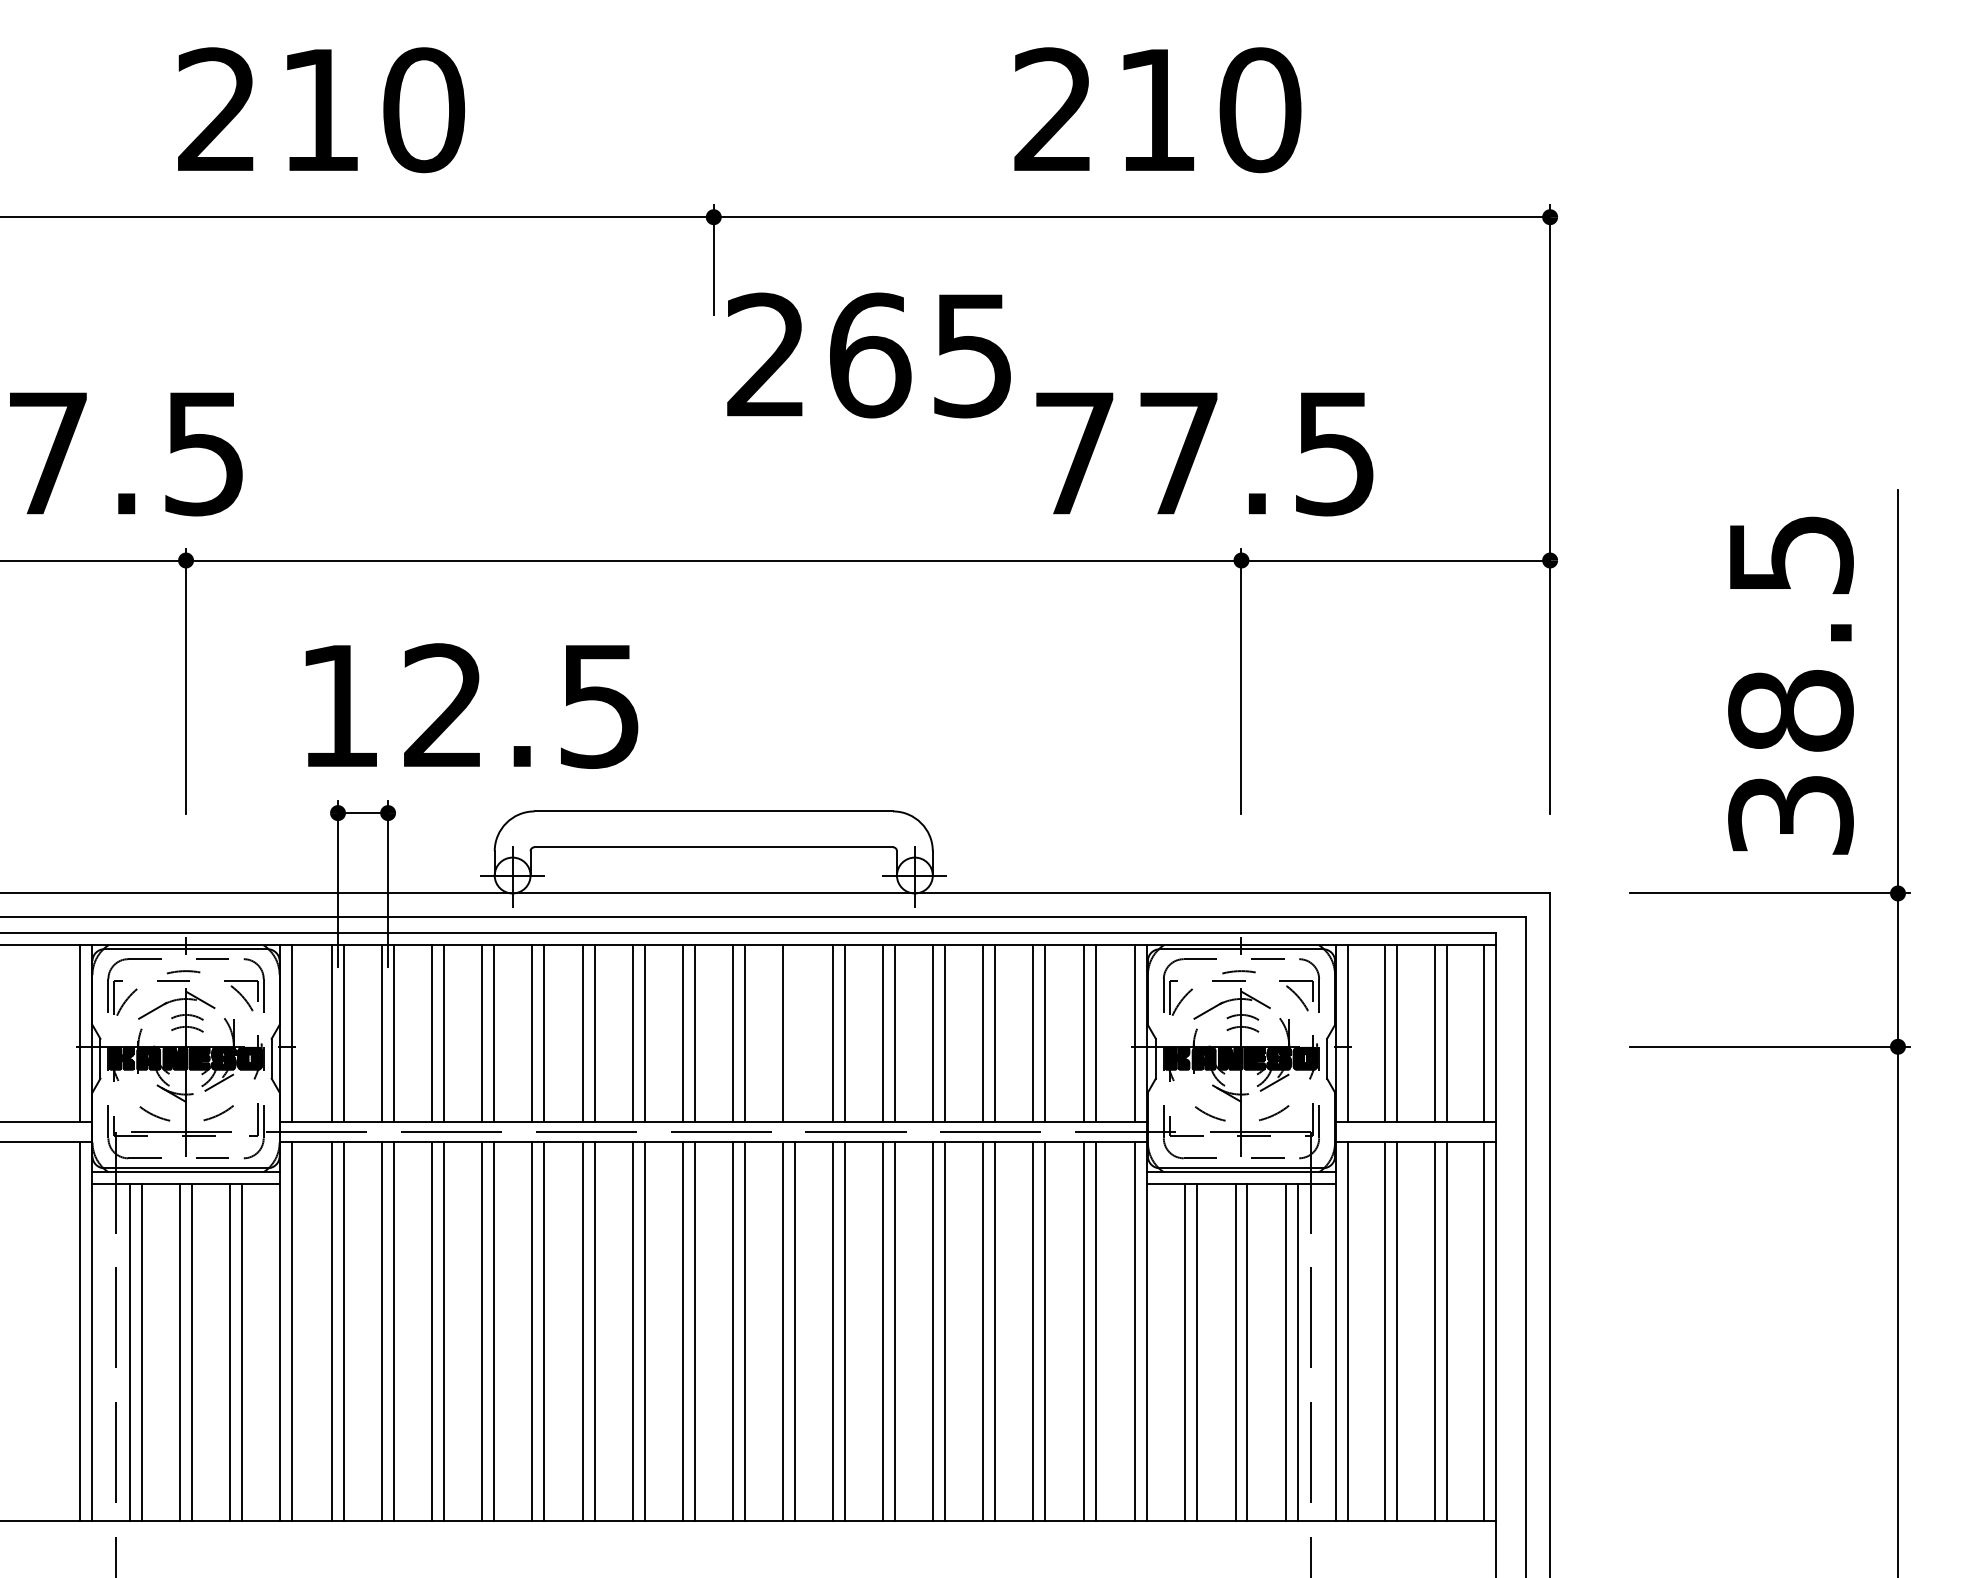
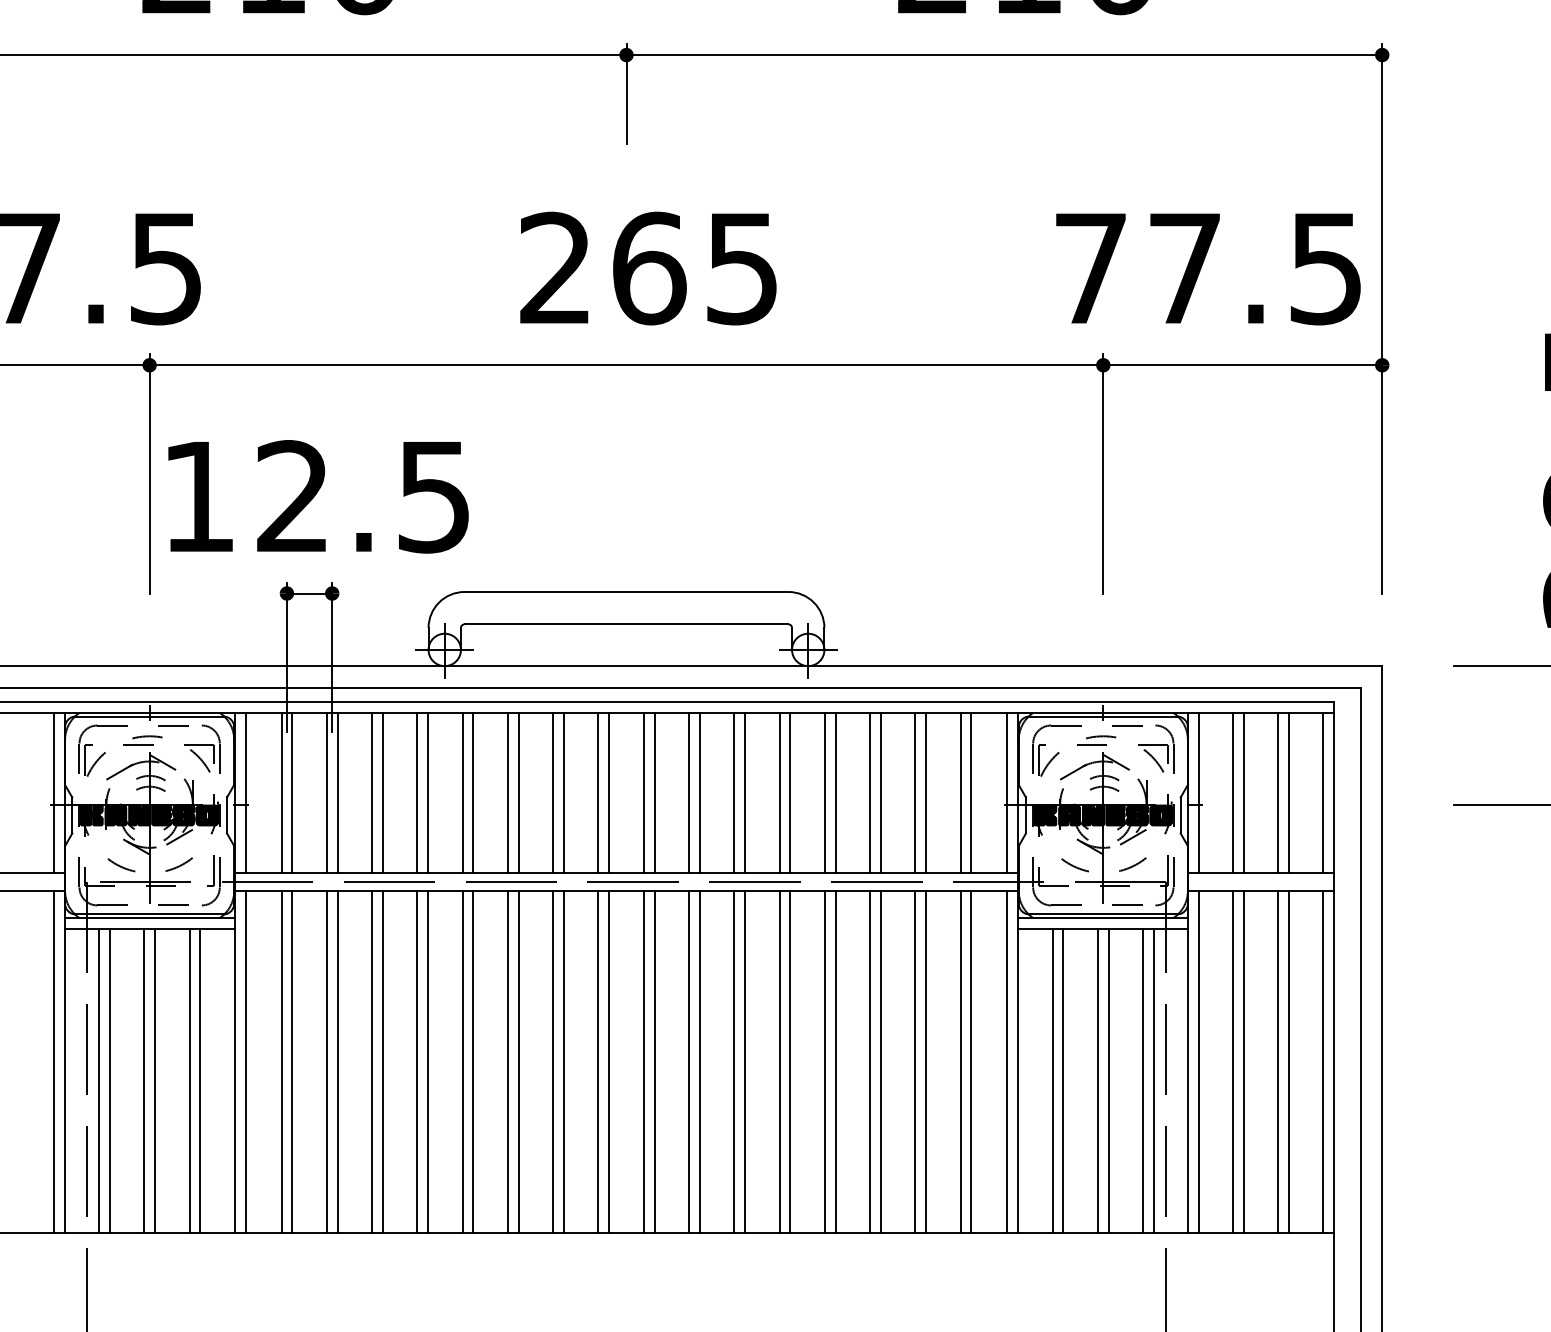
text: (868, 355) -> (647, 268), moved
text: (1204, 454) -> (1208, 269), moved
text: (471, 705) -> (318, 496), moved
line: (794, 1033) -> (699, 792), added

